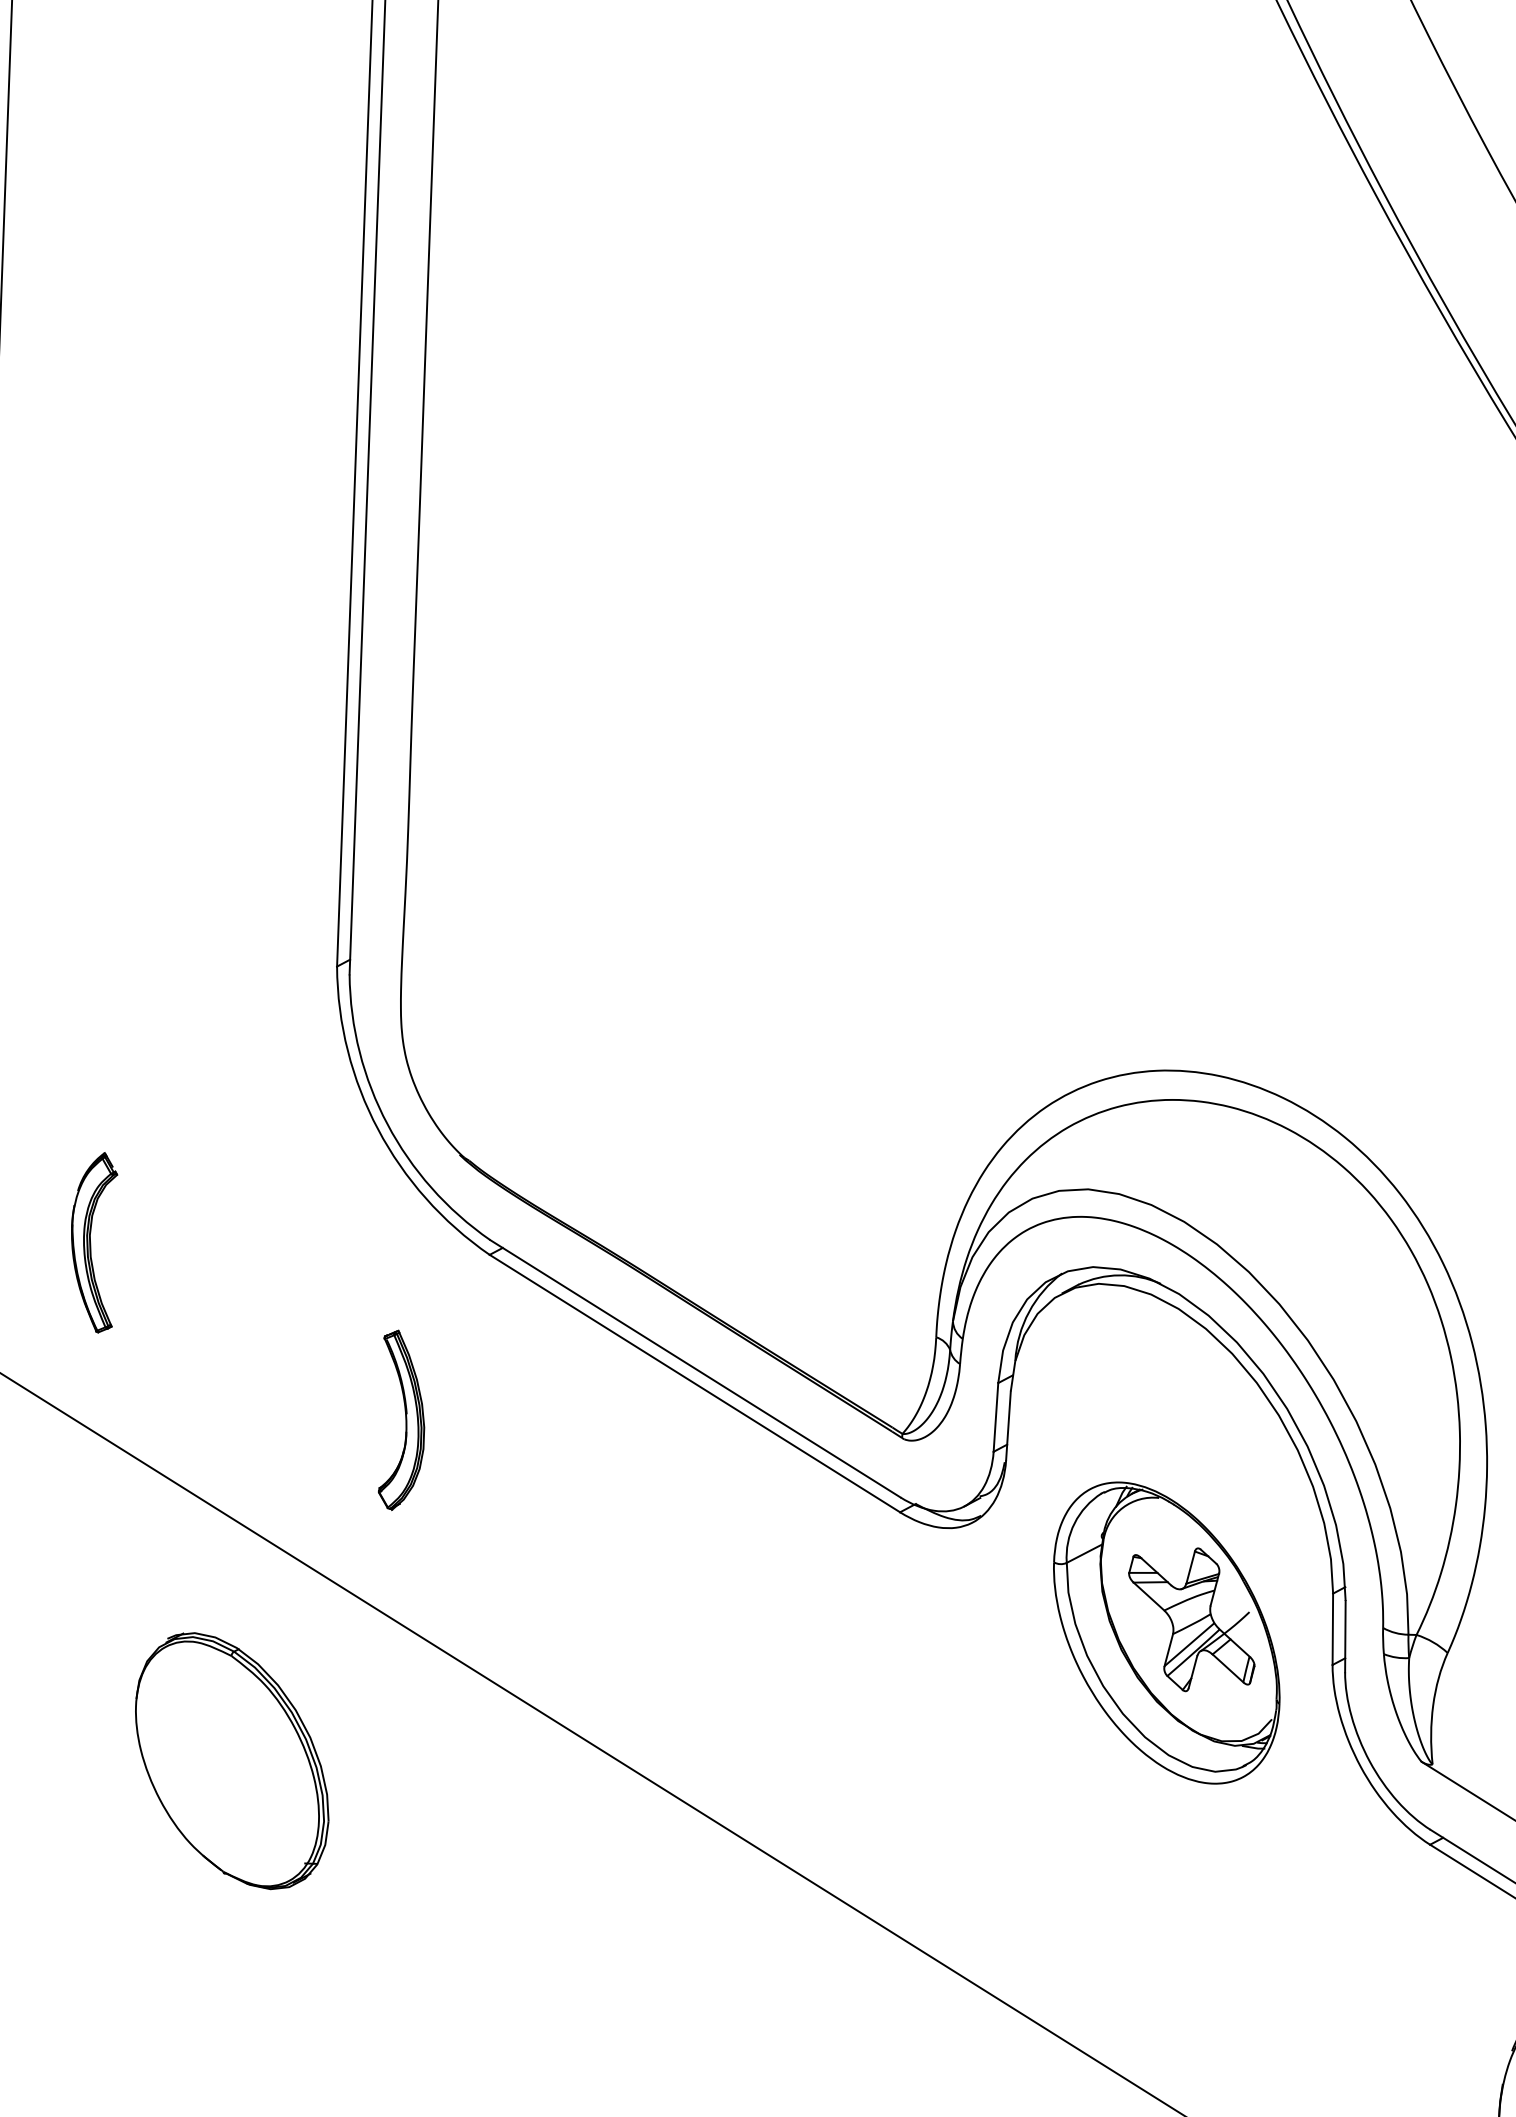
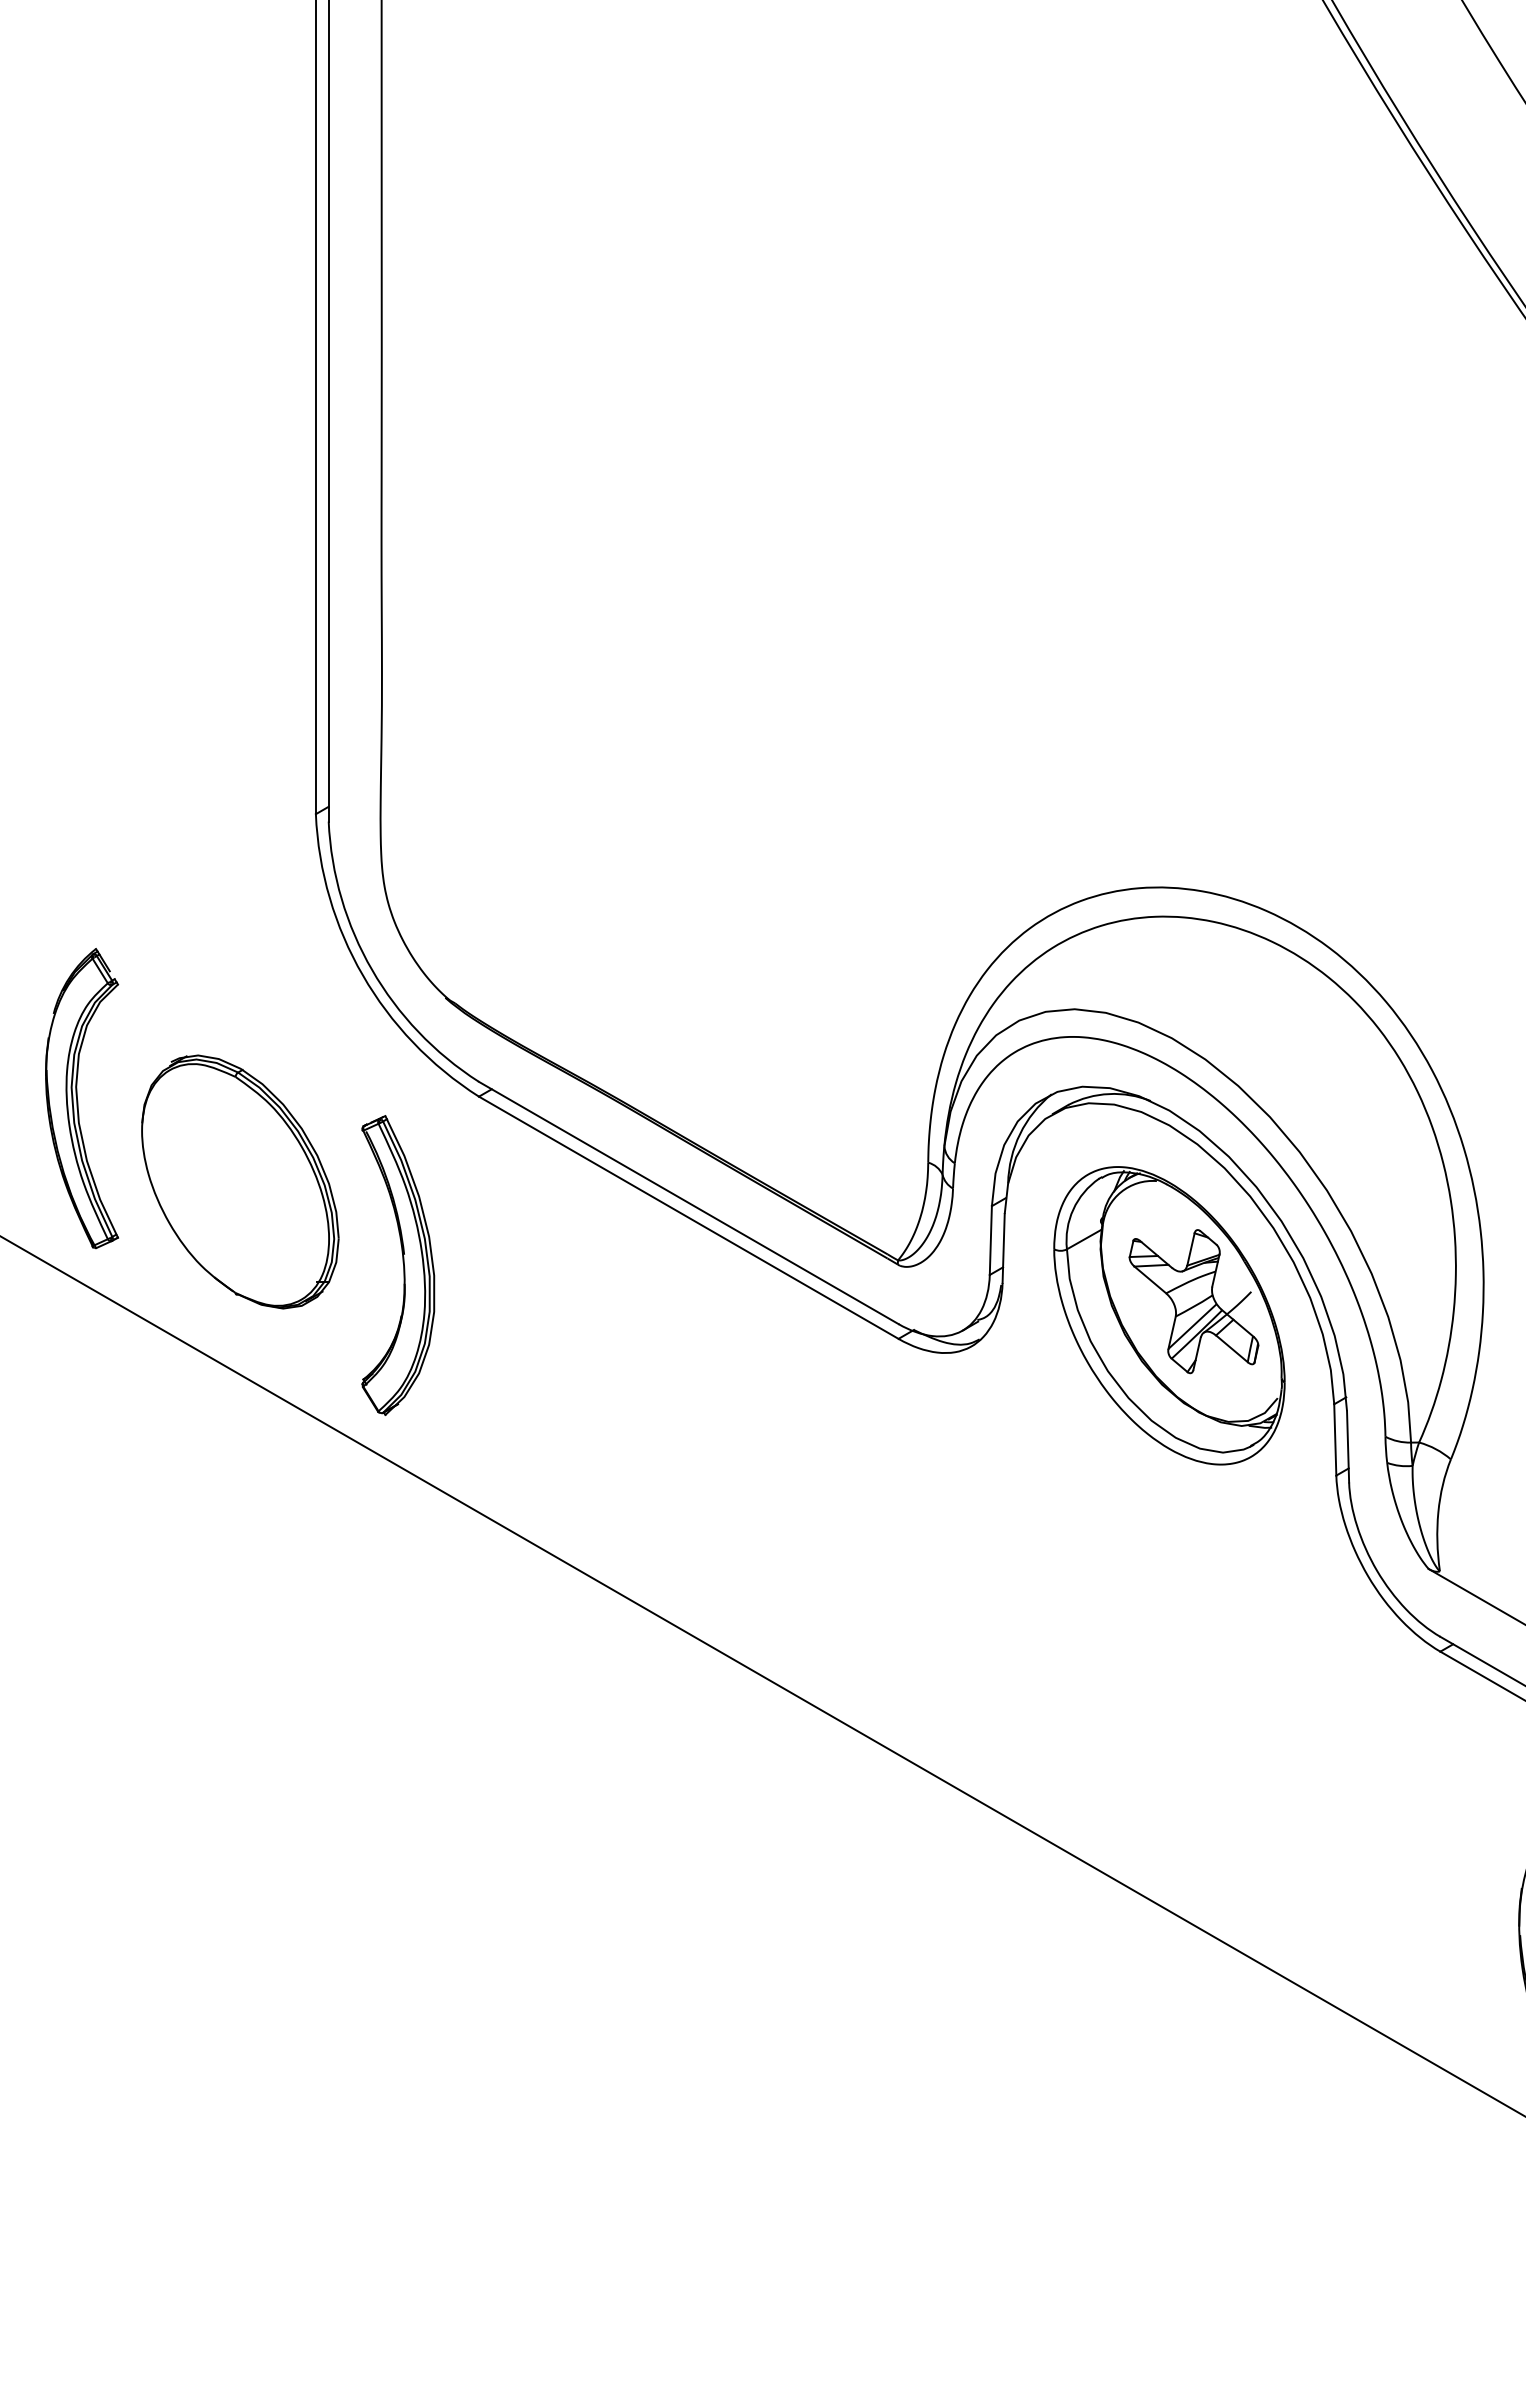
part: (93, 1242) -> (82, 1098), size x1.67
part: (403, 1420) -> (398, 1265), size x1.67
part: (1166, 1632) -> (1169, 1315), moved
part: (232, 1760) -> (240, 1181), moved

